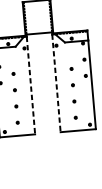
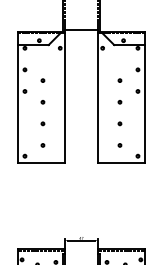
line: (56, 83) -> (98, 97), dashed -> solid
line: (30, 85) -> (64, 97), dashed -> solid

